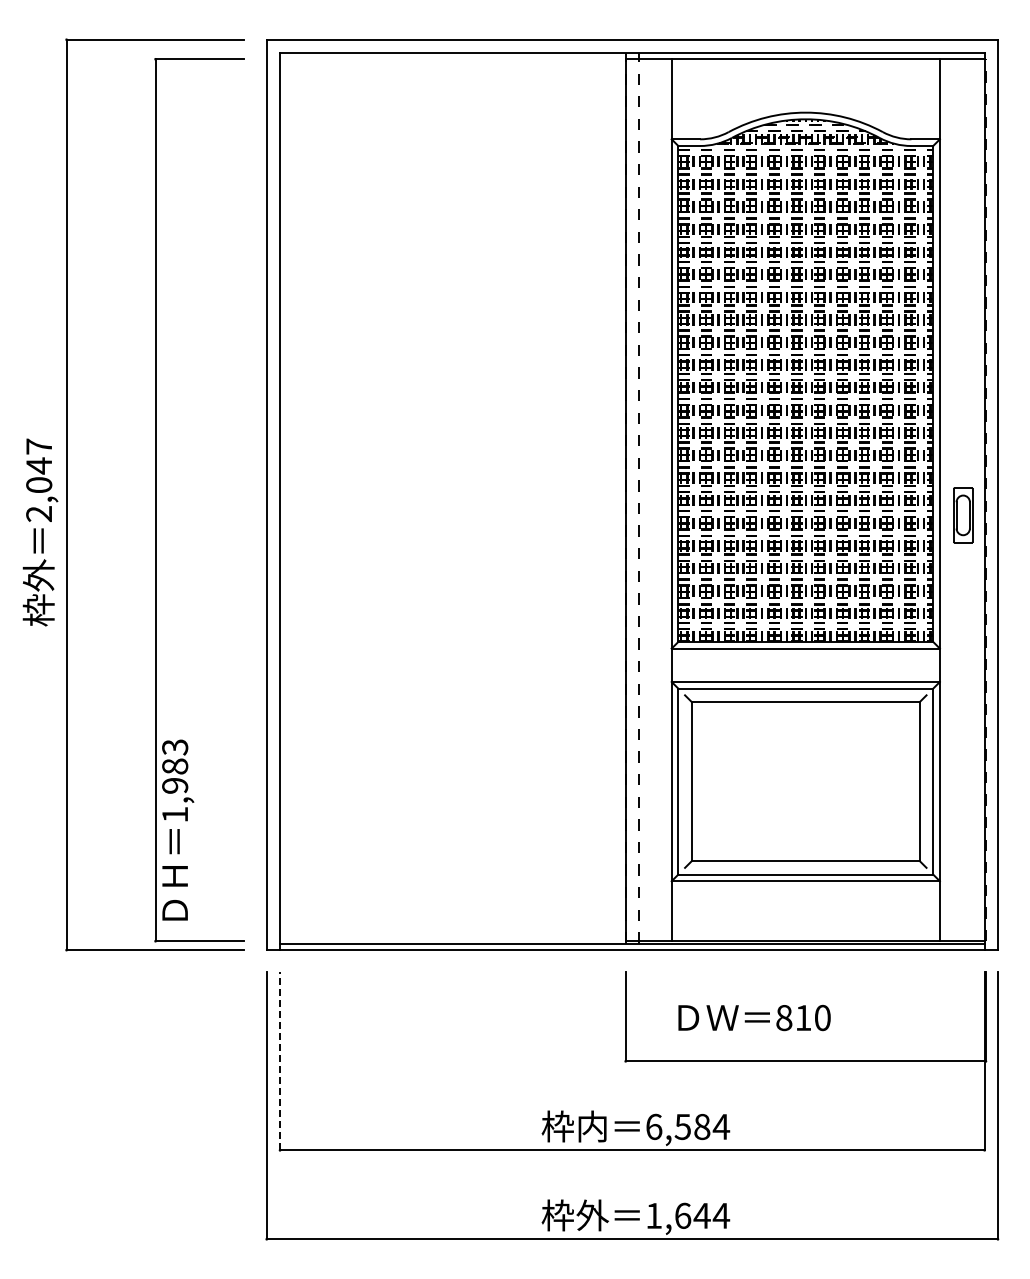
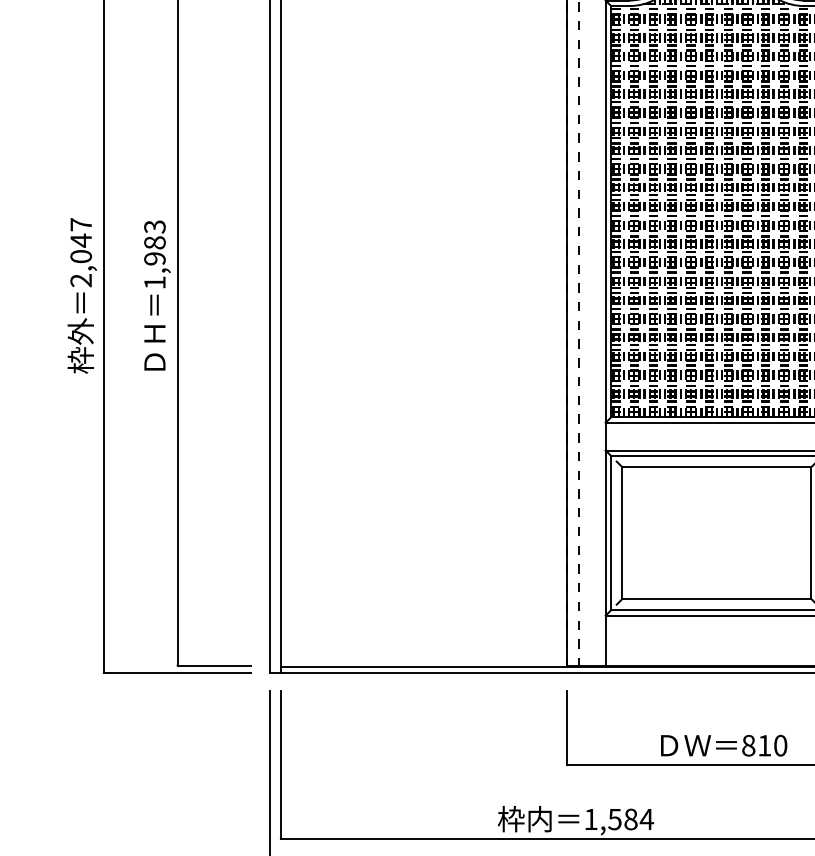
text: (40, 532) -> (82, 295), moved
text: (178, 829) -> (157, 295), moved
text: (754, 1017) -> (724, 745), moved
line: (280, 1061) -> (281, 765), dashed -> solid
text: (654, 1126) -> (591, 819), 6,584 -> 1,584

